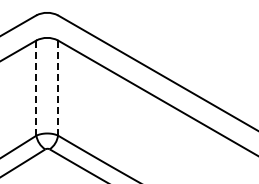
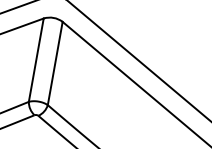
line: (36, 88) -> (36, 60), dashed -> solid
line: (58, 88) -> (55, 63), dashed -> solid

